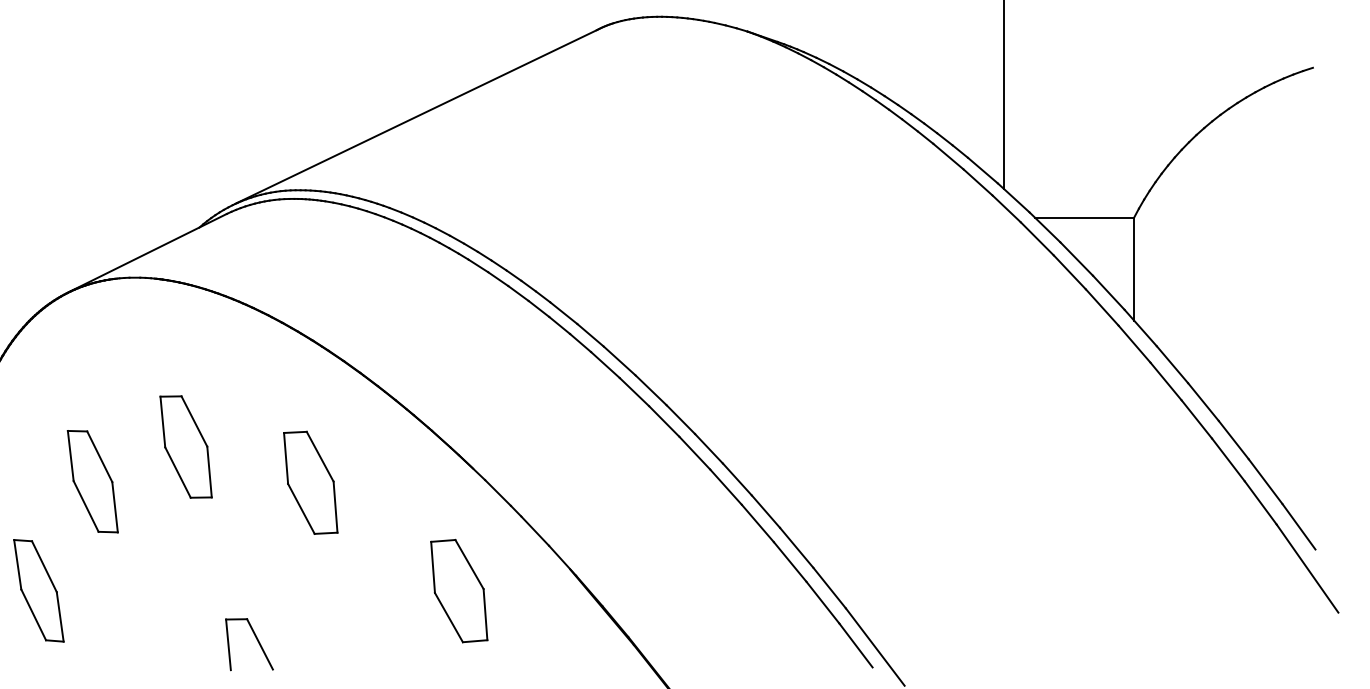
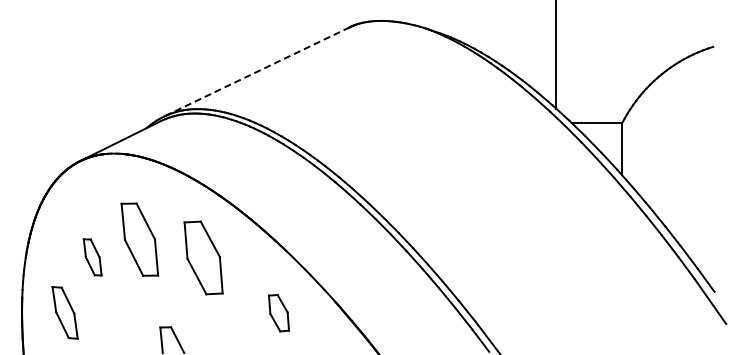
line: (417, 116) -> (257, 71), solid -> dashed
part: (186, 446) -> (140, 239), size x1.4
part: (92, 481) -> (92, 257), size x0.7
part: (308, 481) -> (202, 257), size x1.4
part: (458, 591) -> (278, 313), size x0.7

